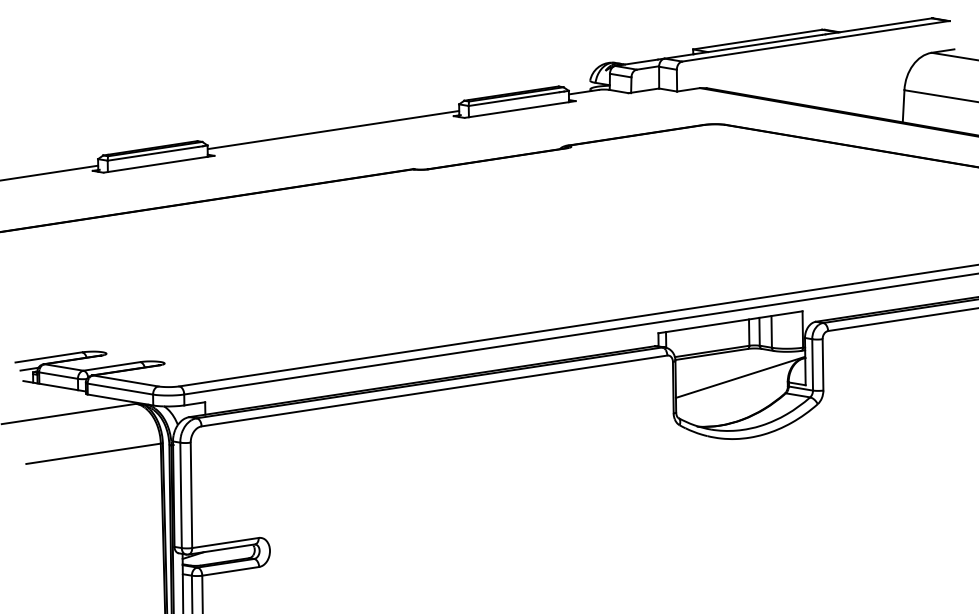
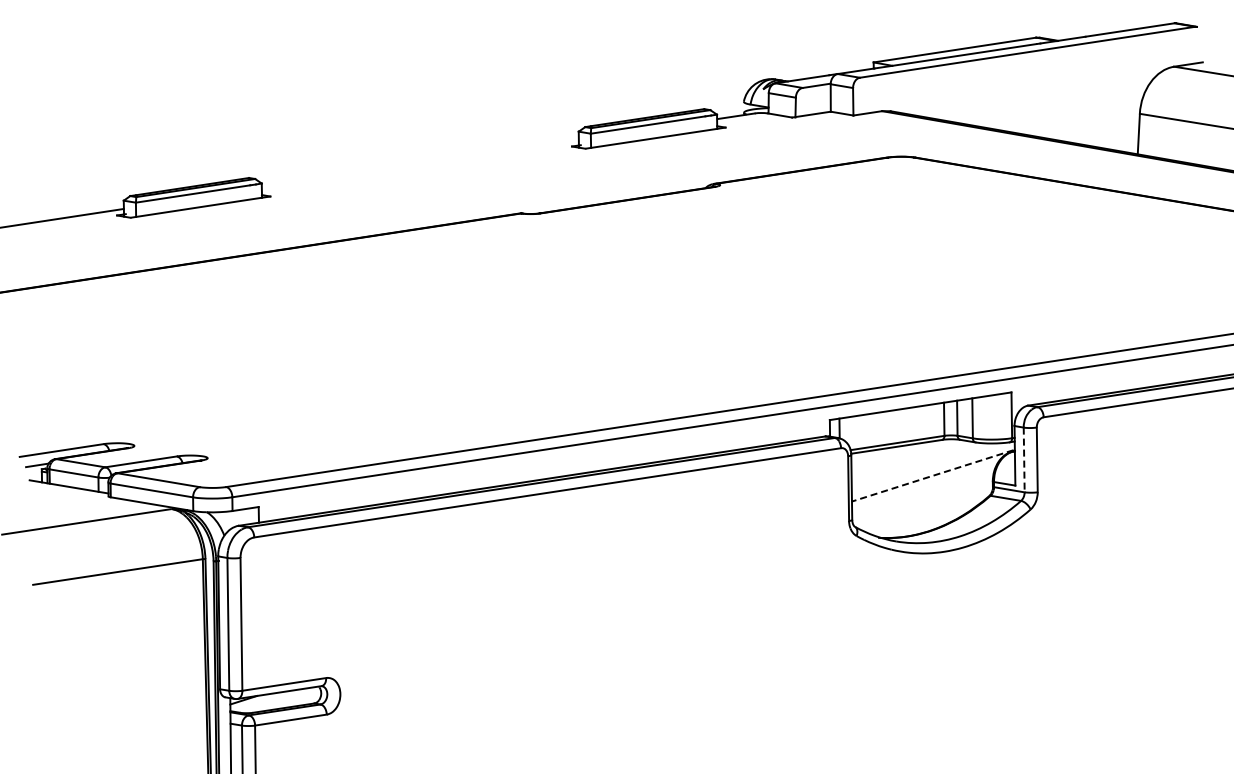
line: (333, 130) -> (420, 164), removed
line: (812, 365) -> (1024, 460), solid -> dashed
line: (739, 377) -> (932, 475), solid -> dashed

